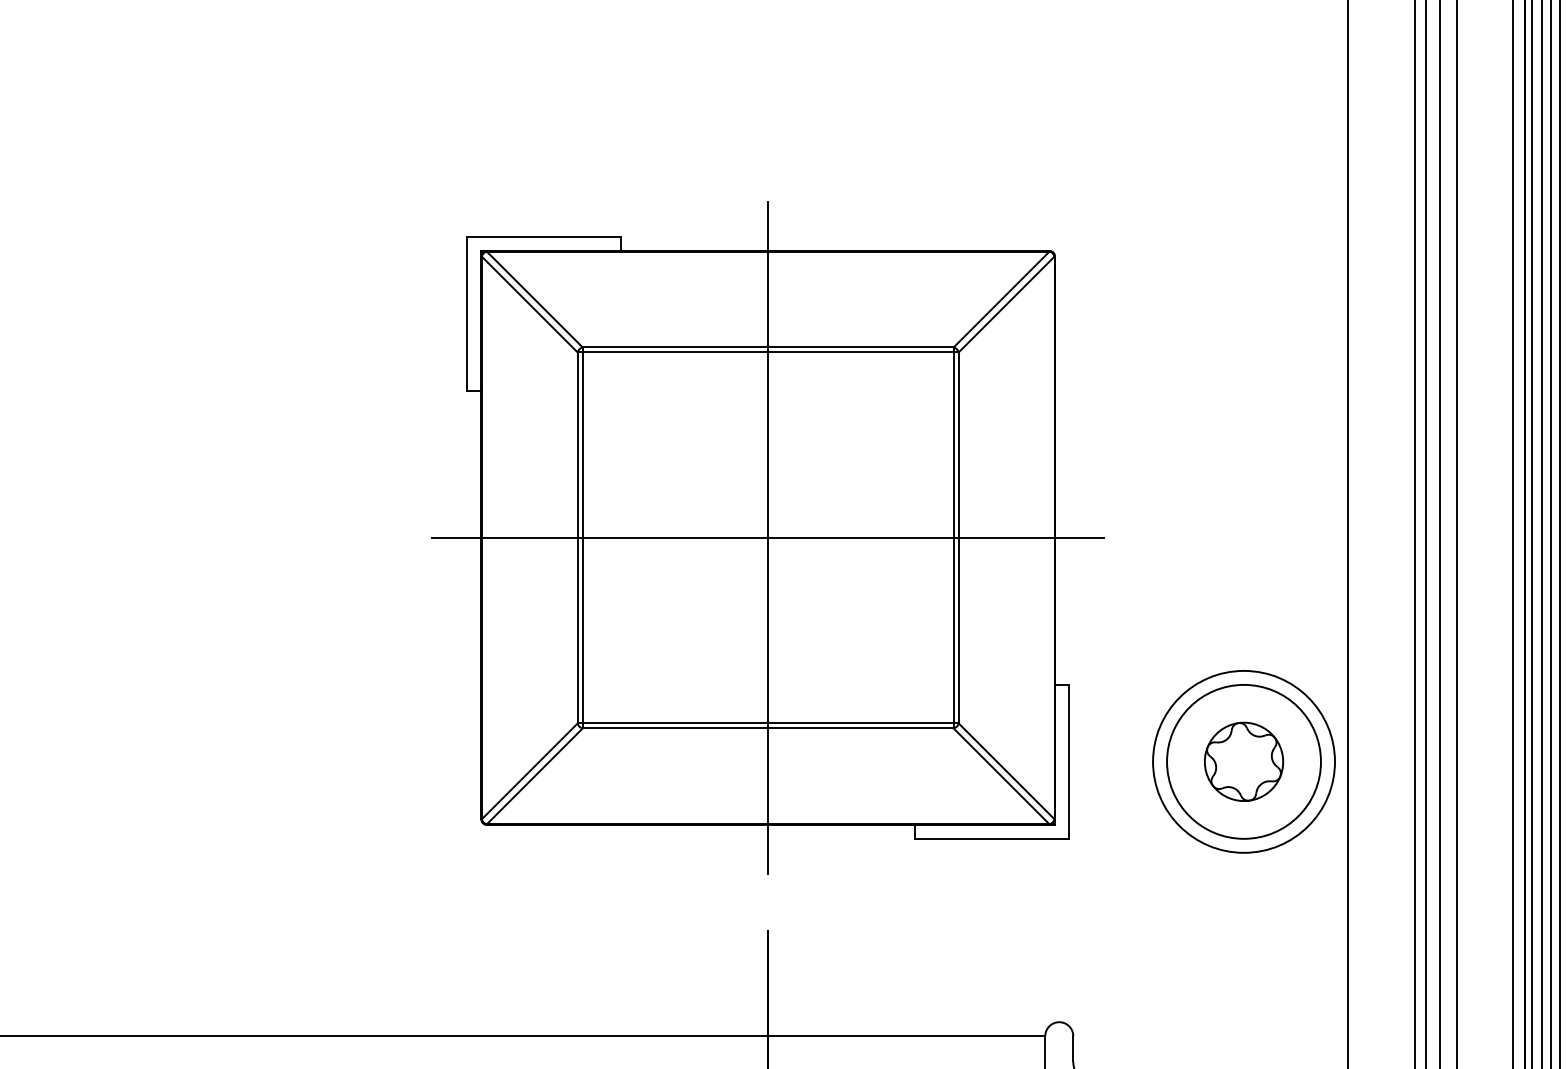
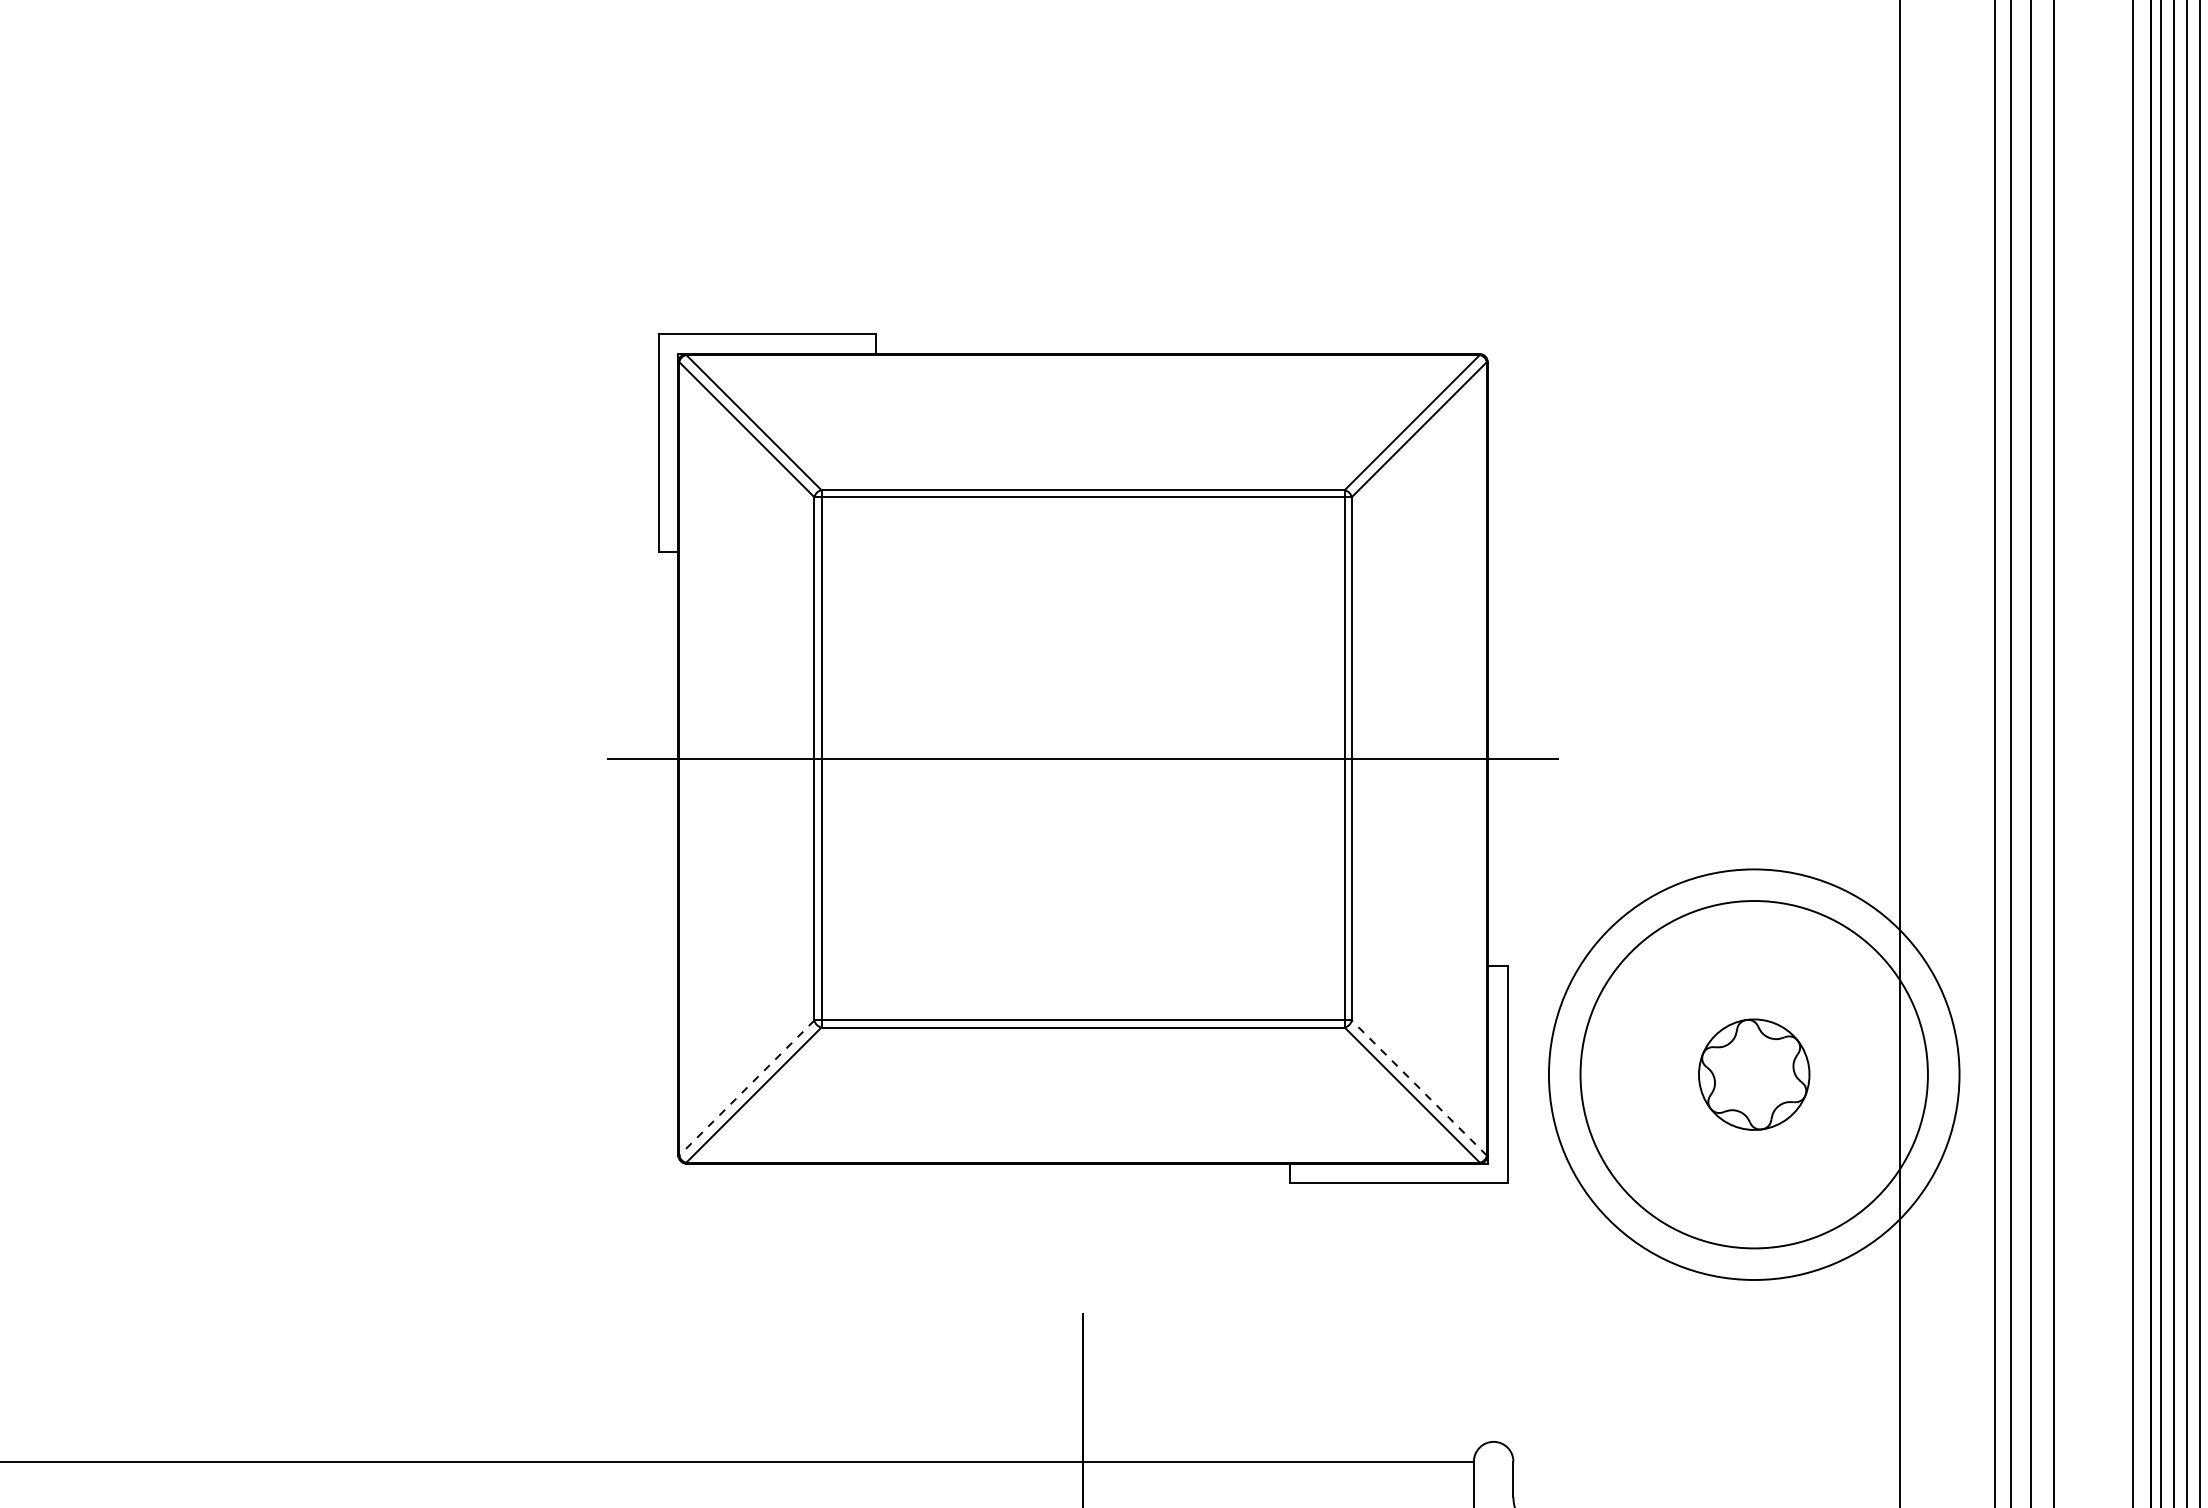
line: (768, 537) -> (1083, 758), removed
circle: (1243, 761) -> (1753, 1074), size x1.6
circle: (1243, 761) -> (1753, 1074), size x1.6
line: (529, 771) -> (746, 1088), solid -> dashed
line: (1006, 771) -> (1419, 1088), solid -> dashed

